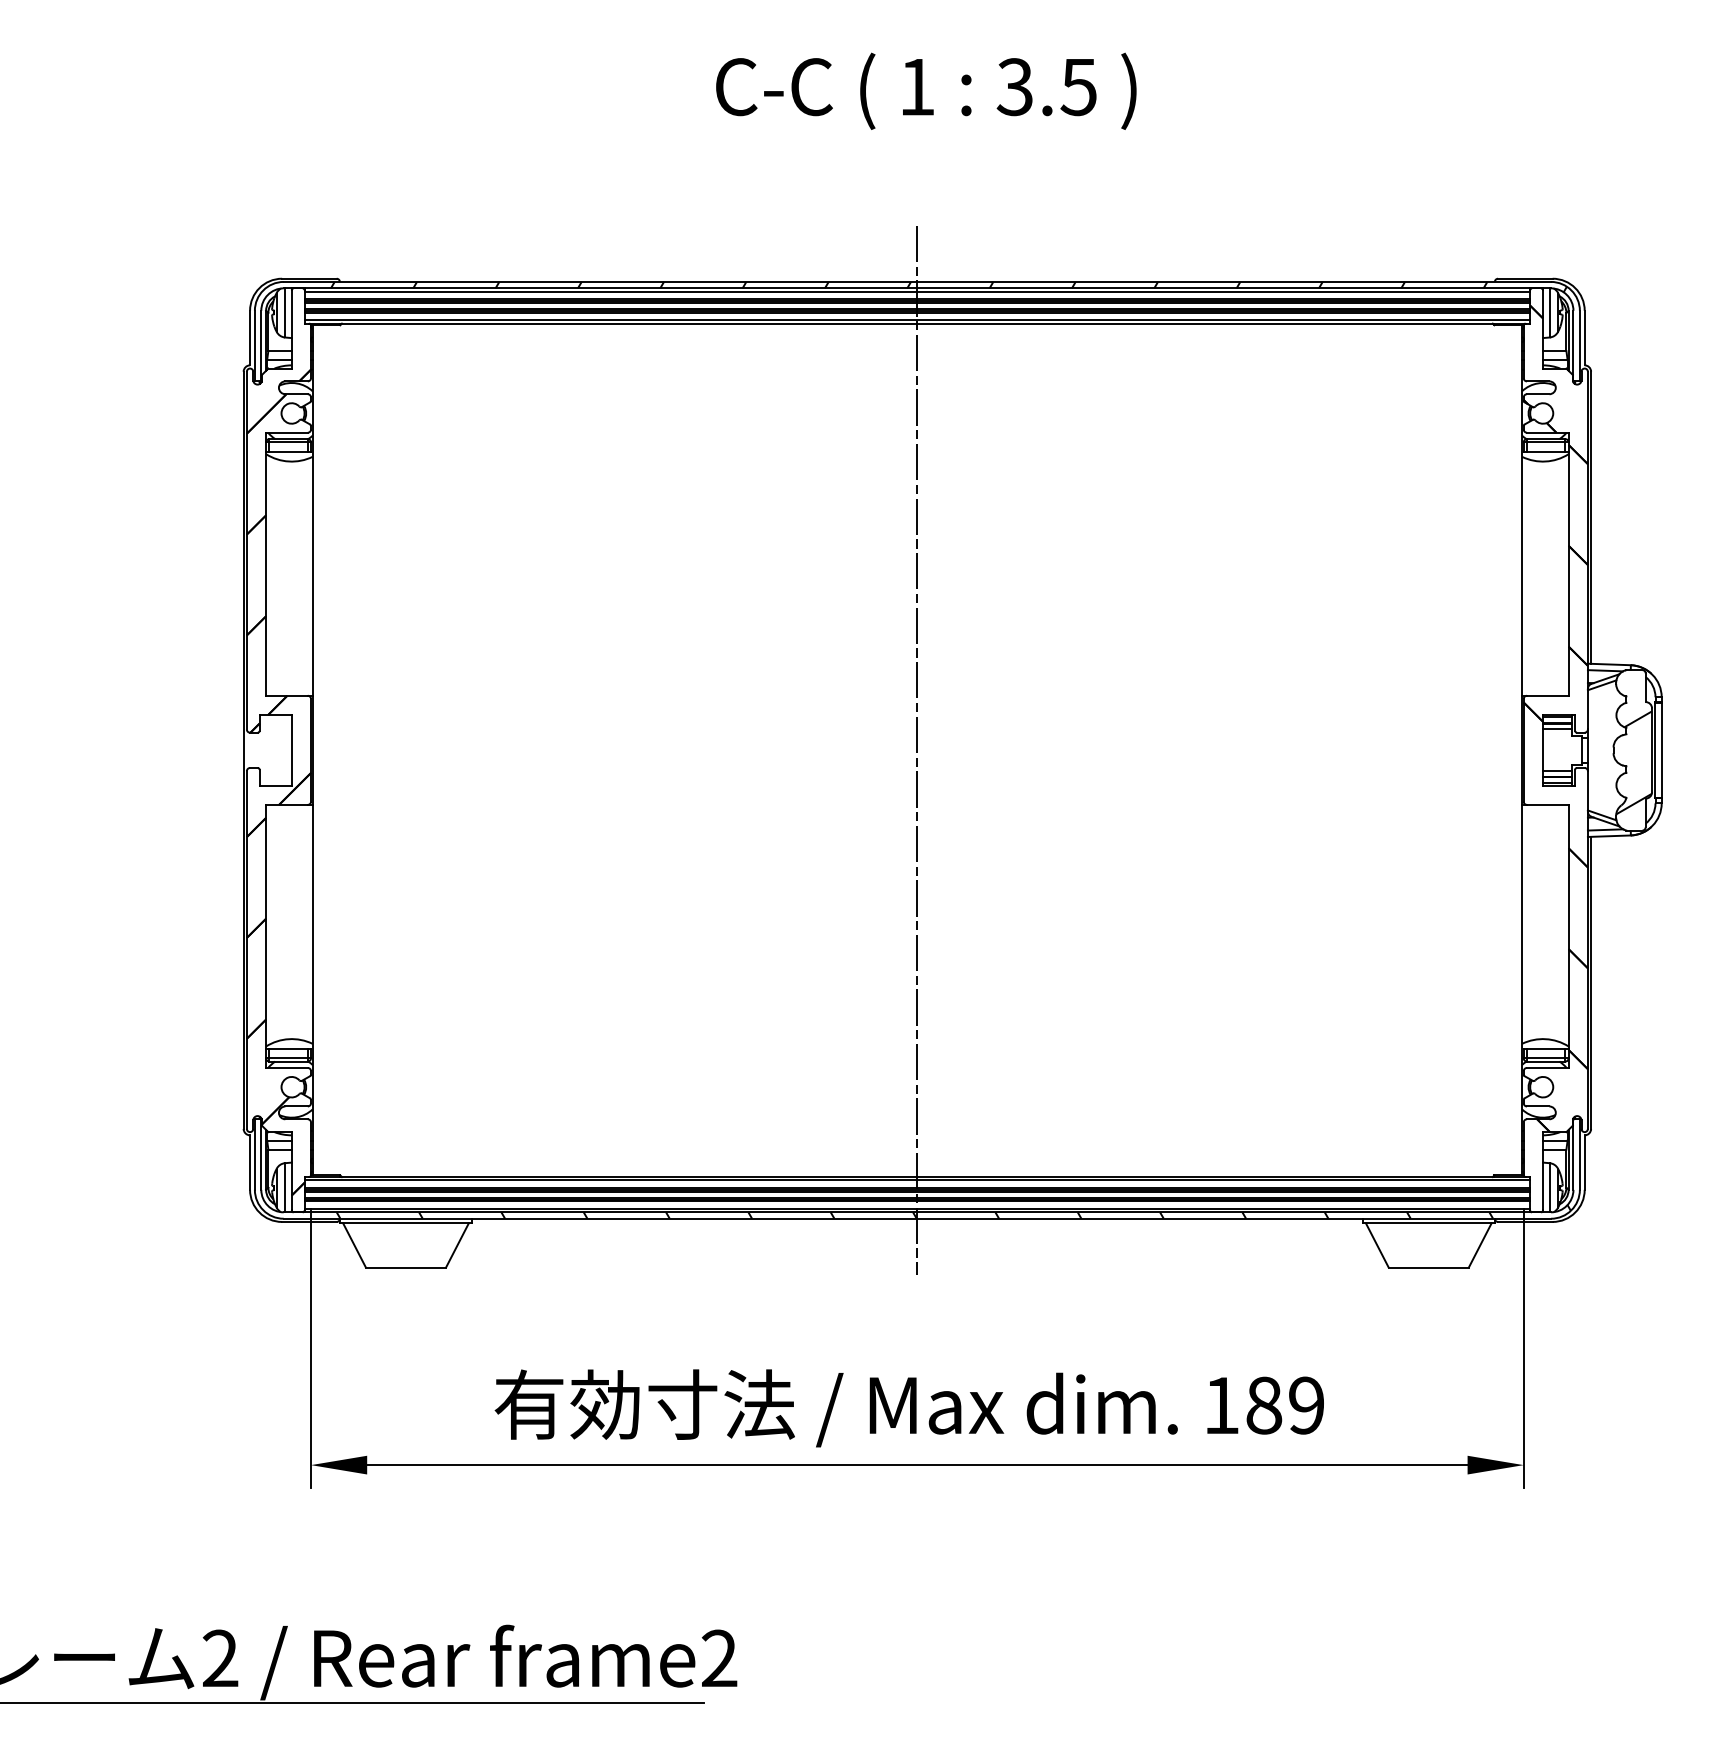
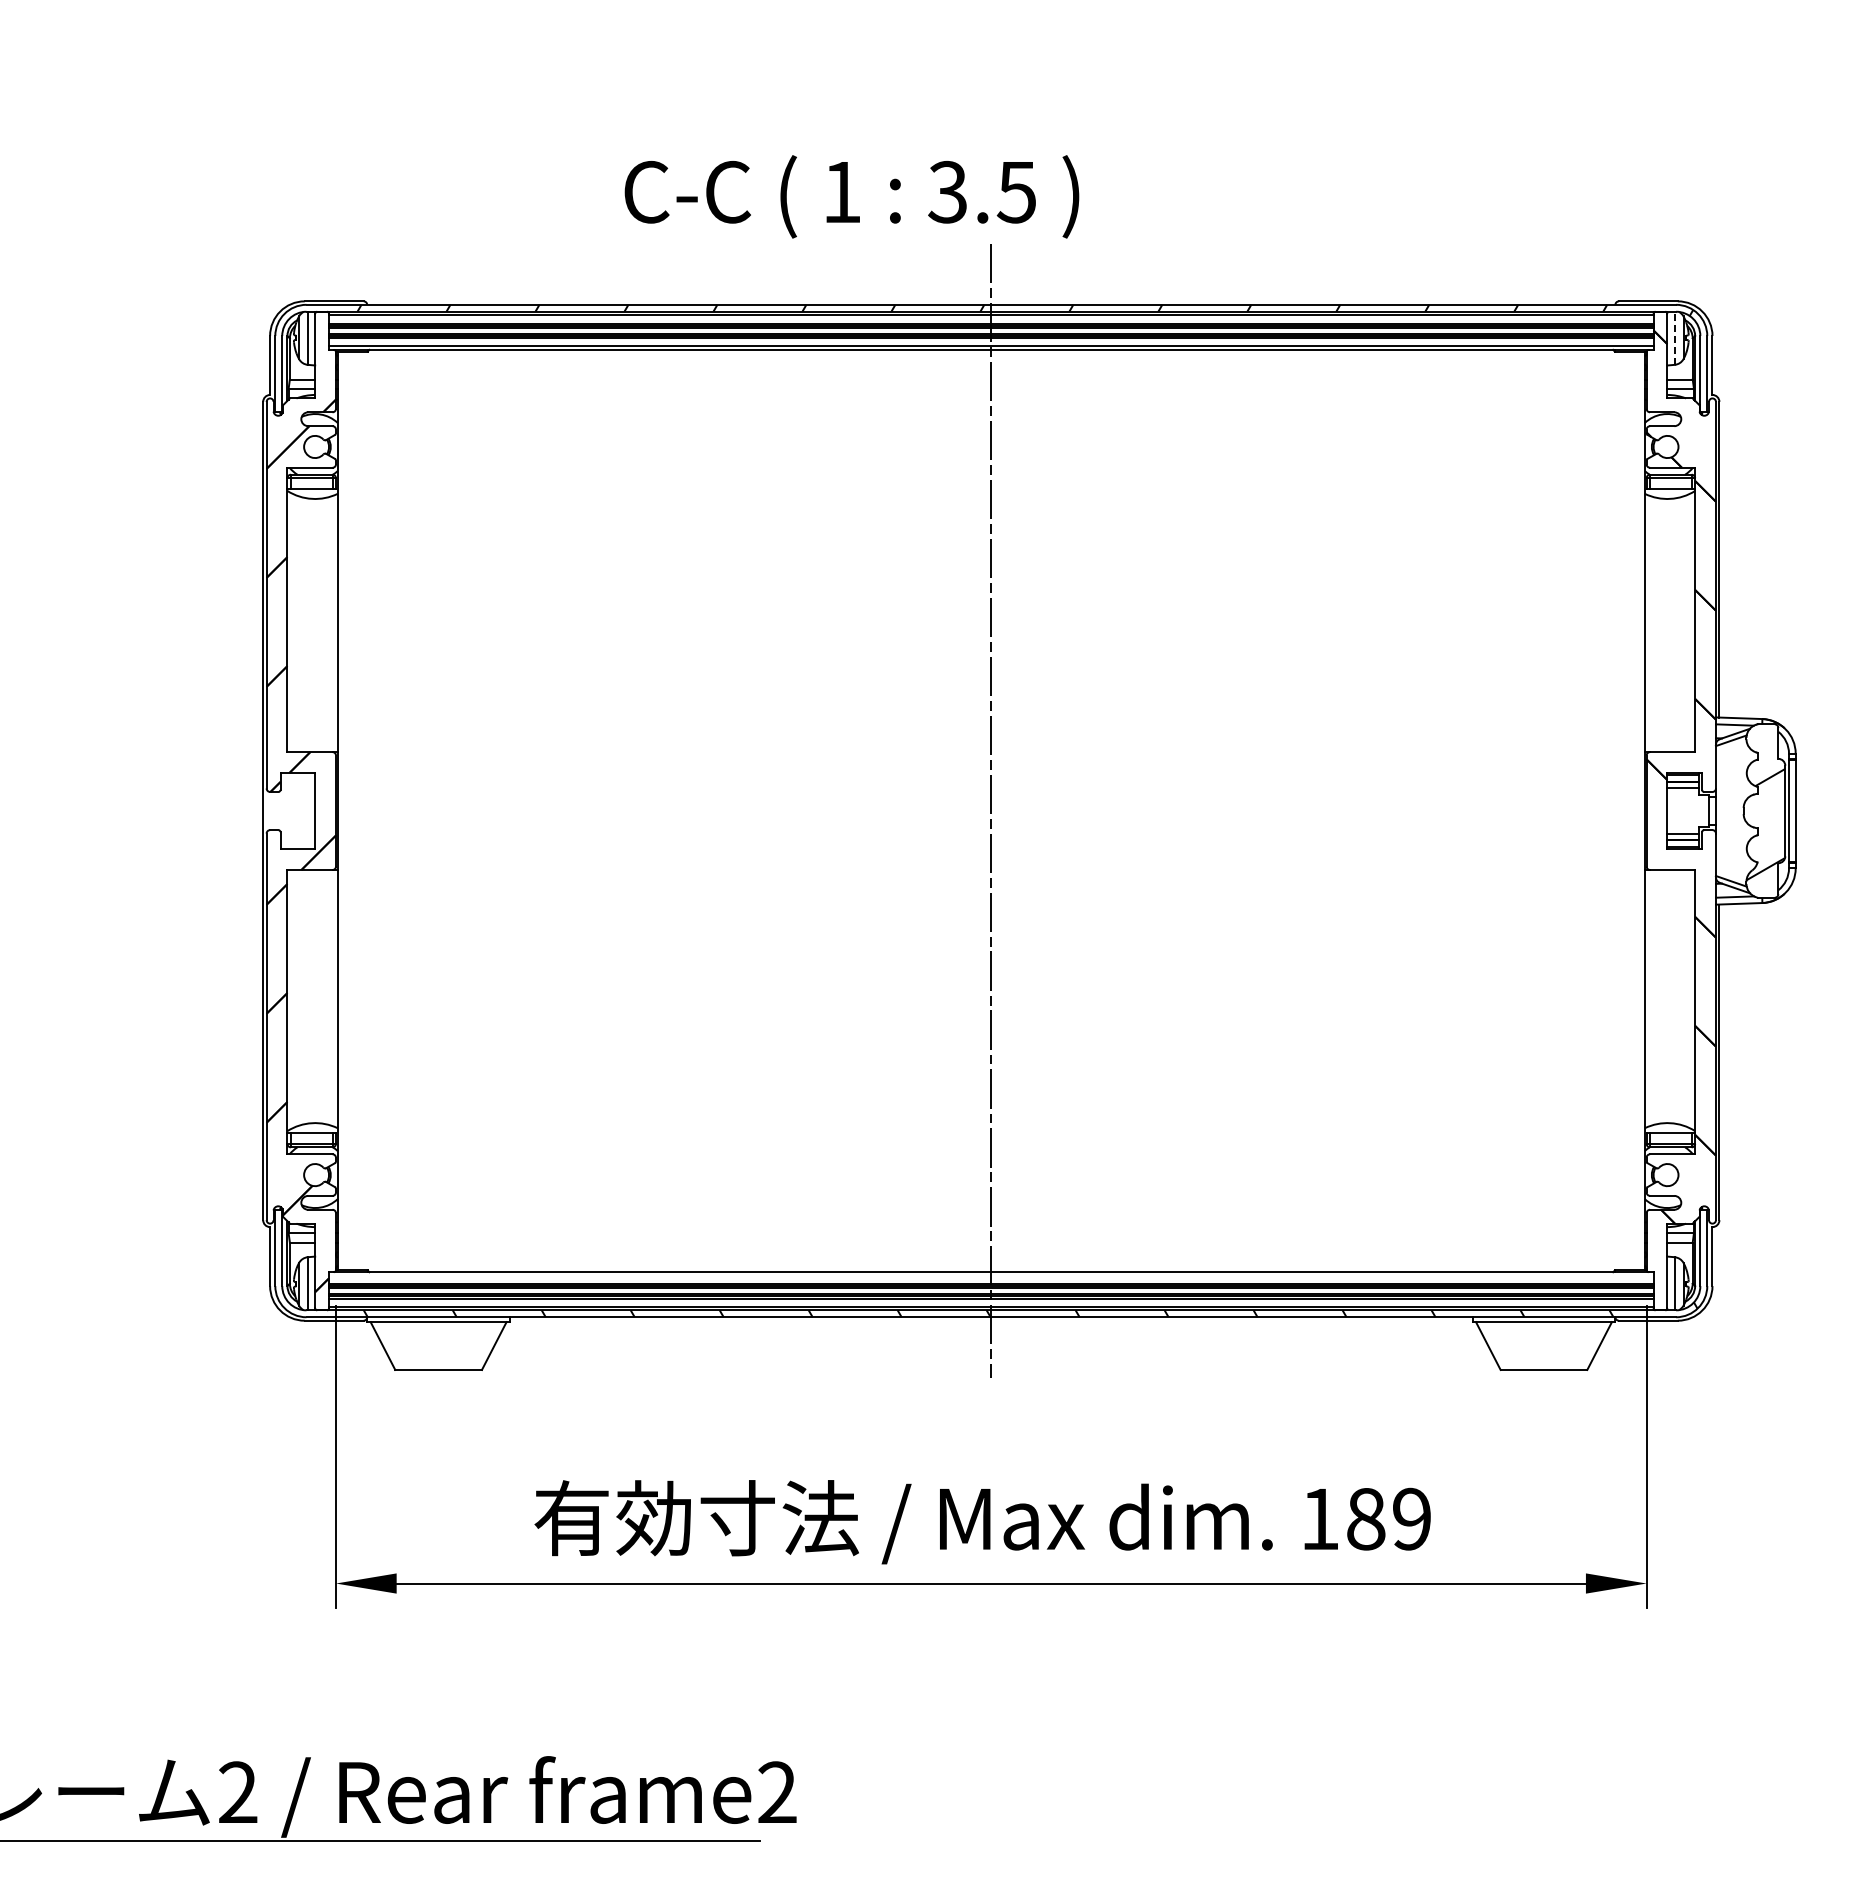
text: (925, 91) -> (851, 196), moved
line: (1549, 313) -> (1674, 338), solid -> dashed
line: (917, 1180) -> (991, 1275), removed

